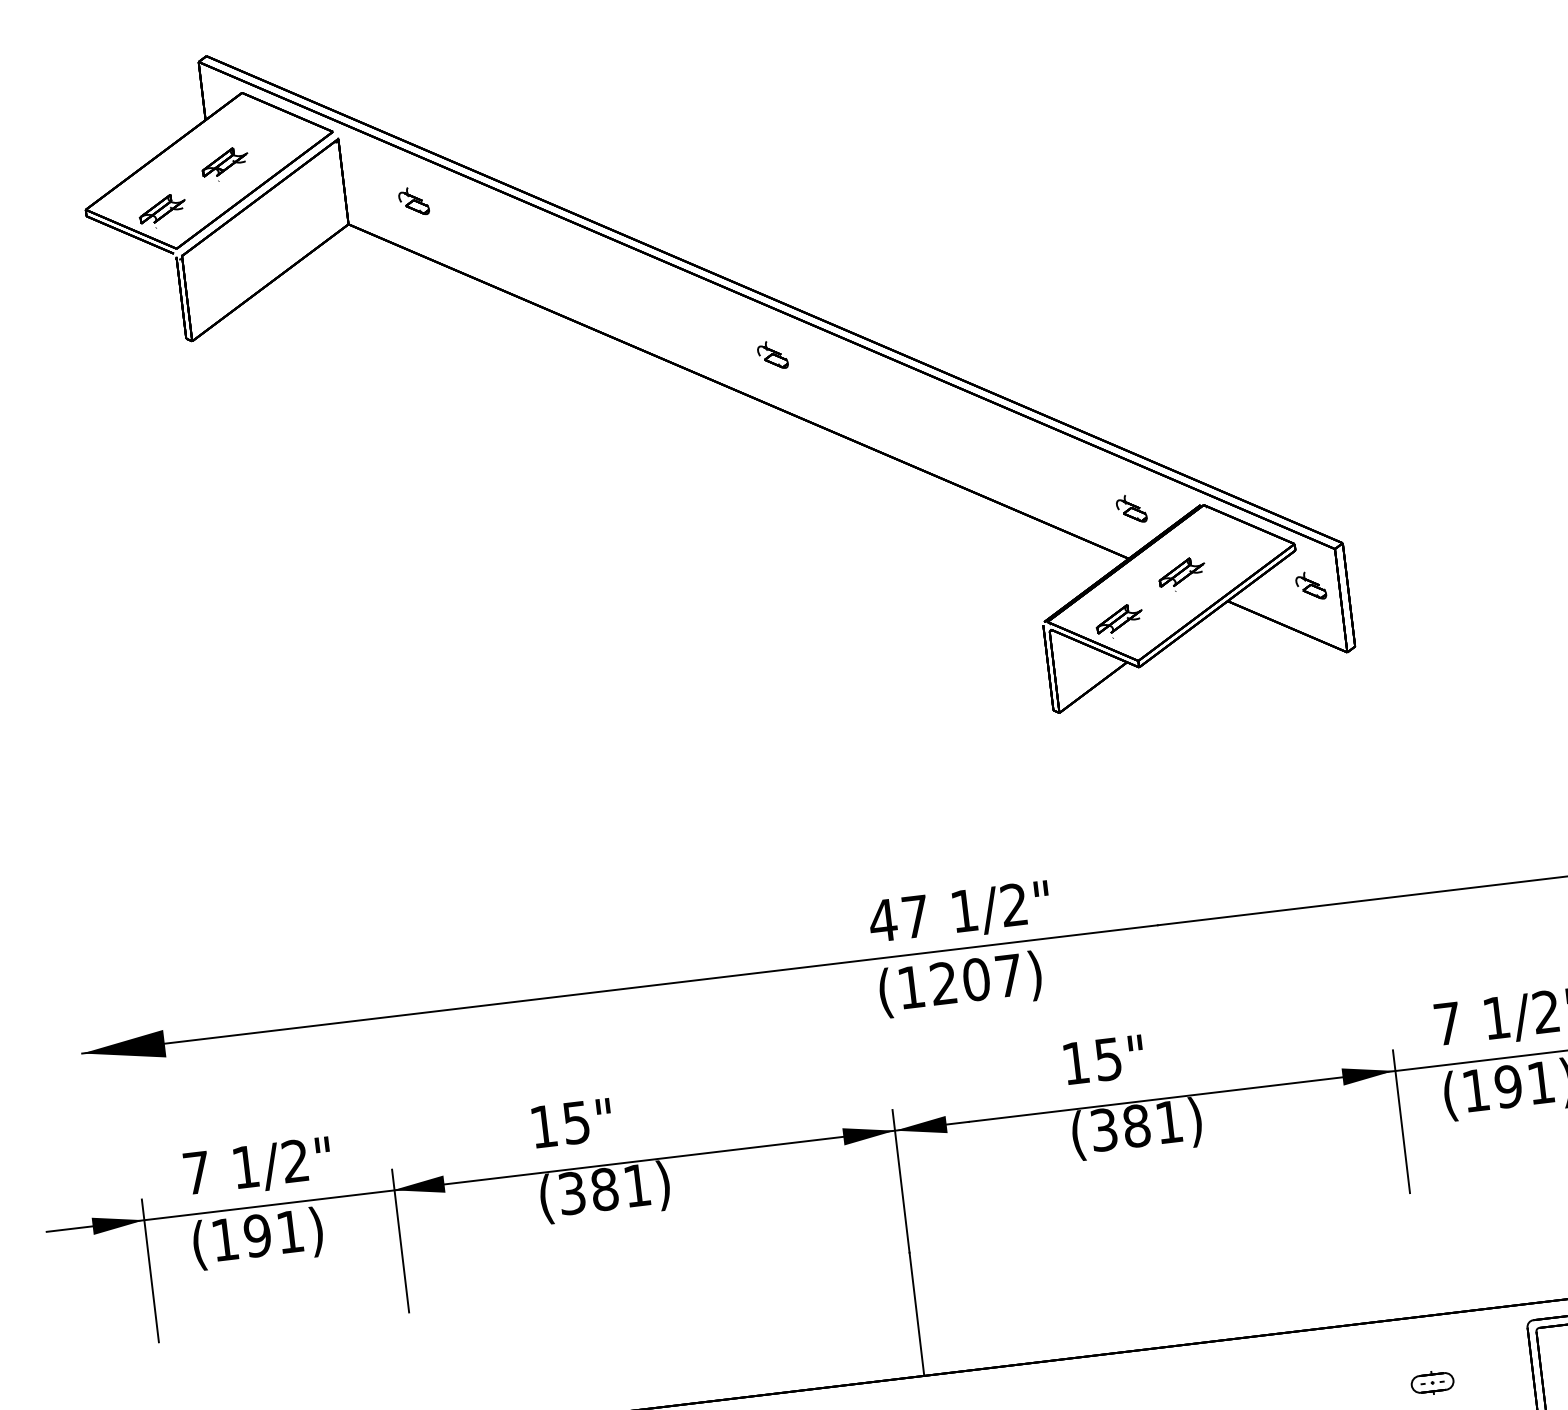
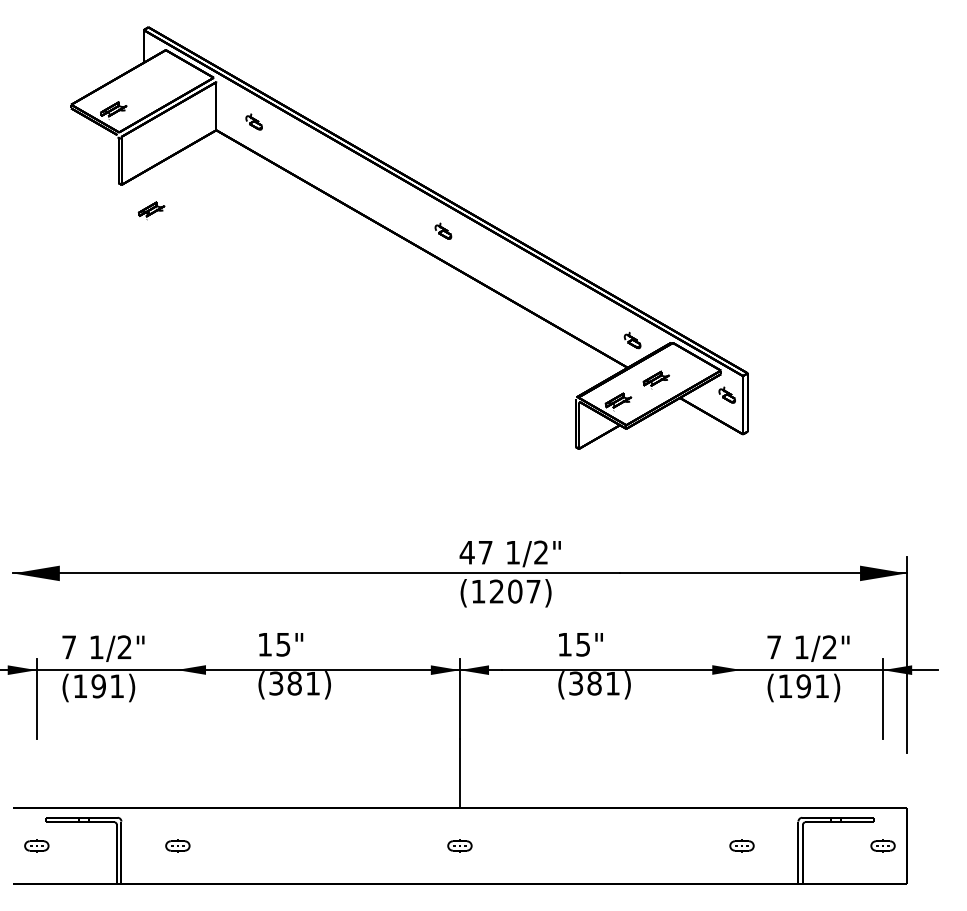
part: (224, 163) -> (151, 210), moved
line: (1402, 1121) -> (742, 698), removed
line: (399, 1240) -> (177, 698), removed

